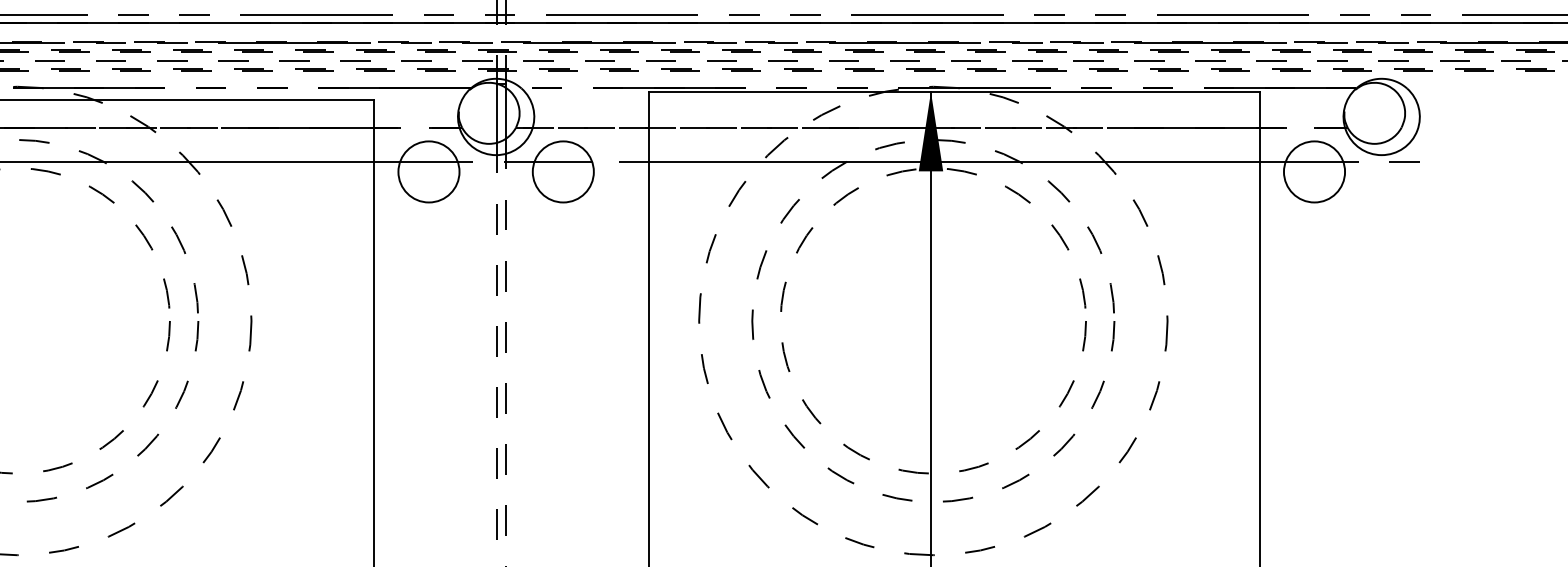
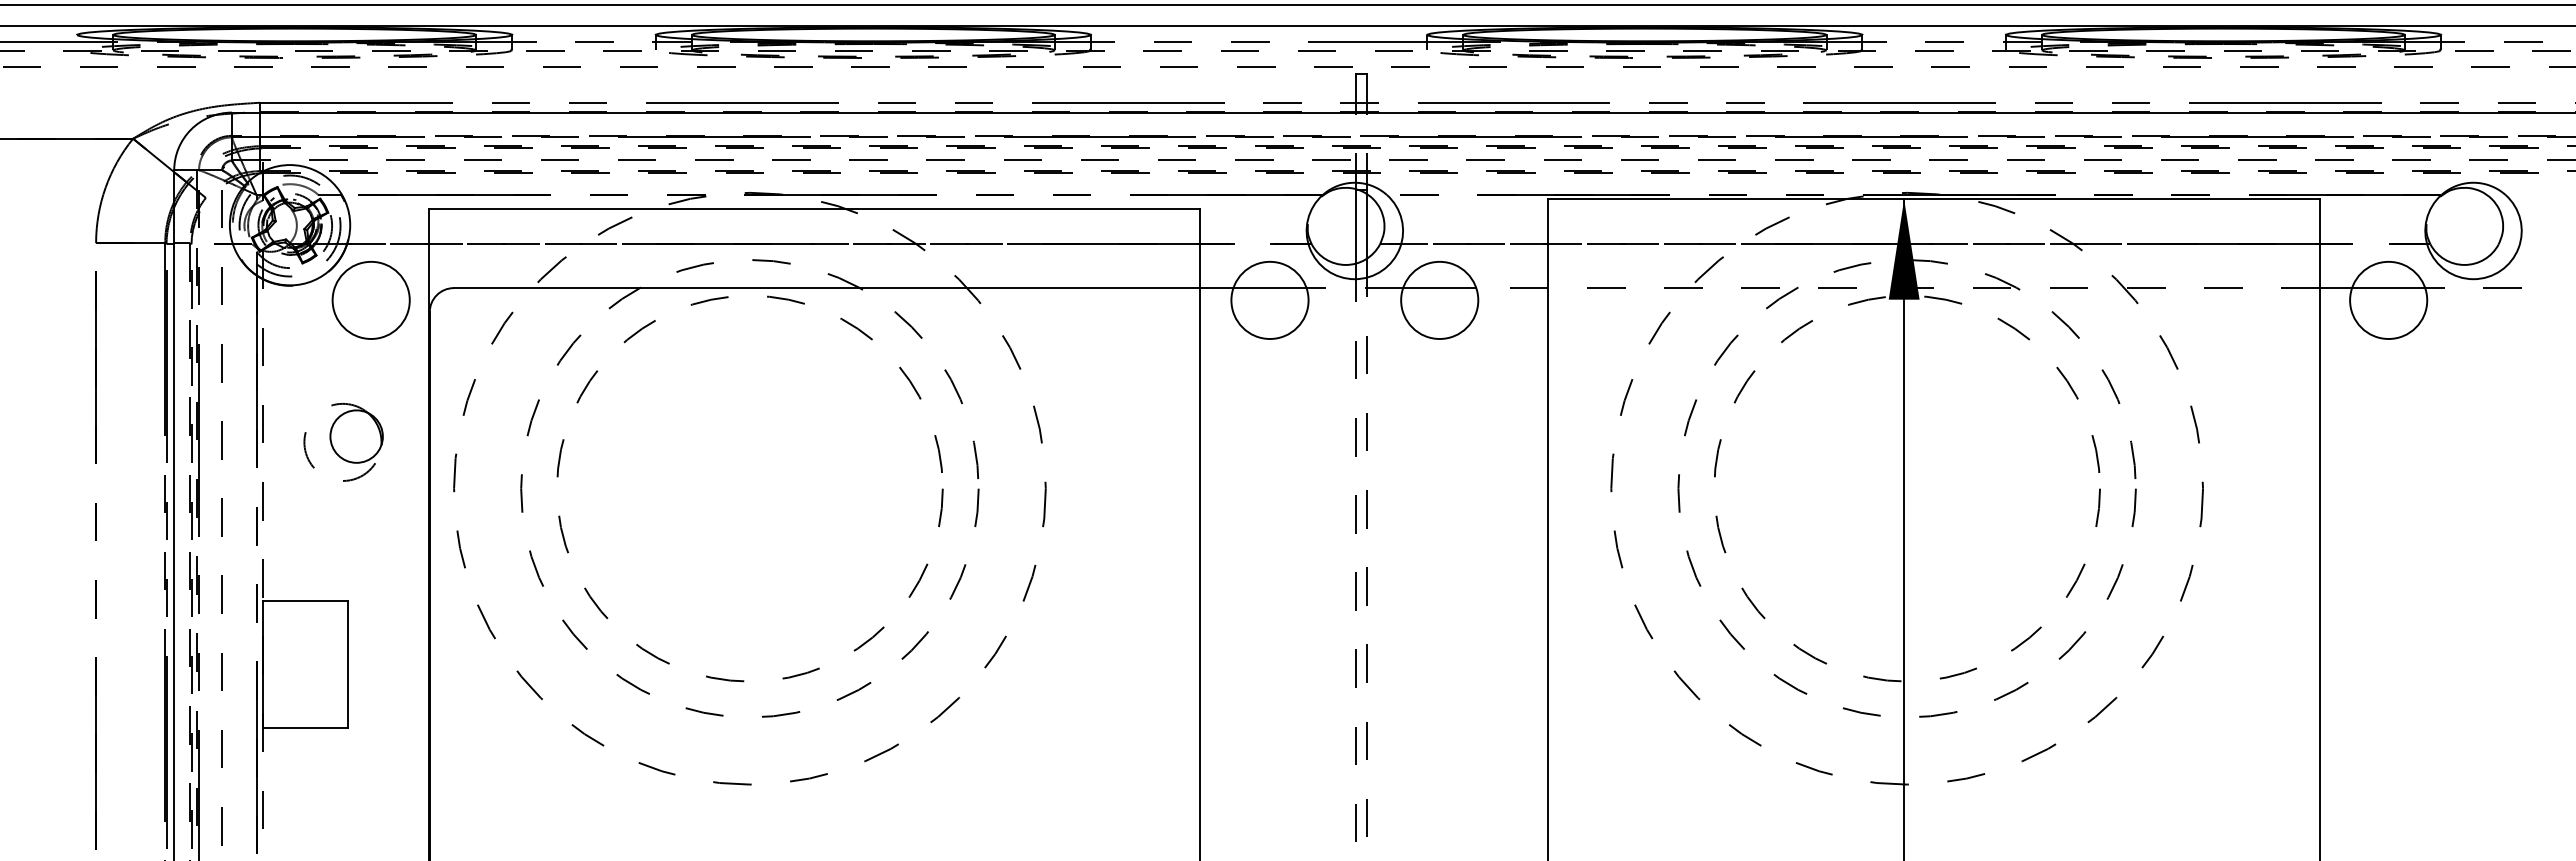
line: (955, 162) -> (1934, 288), solid -> dashed

